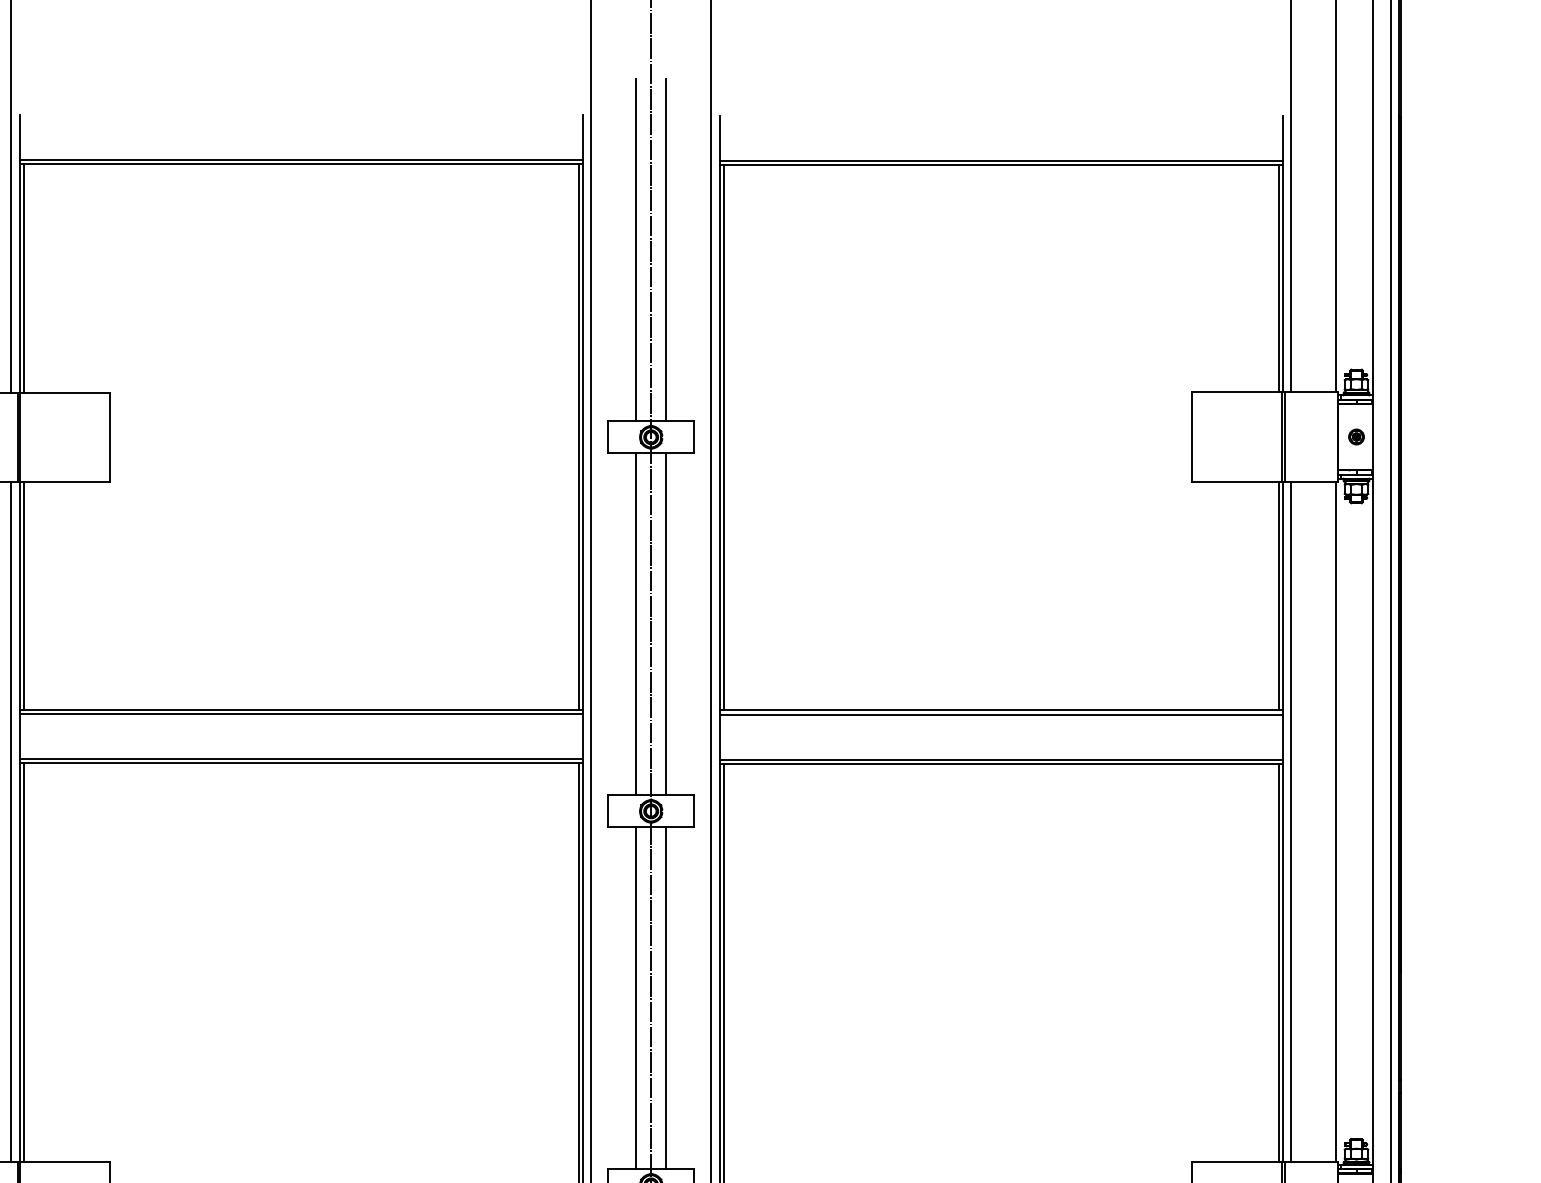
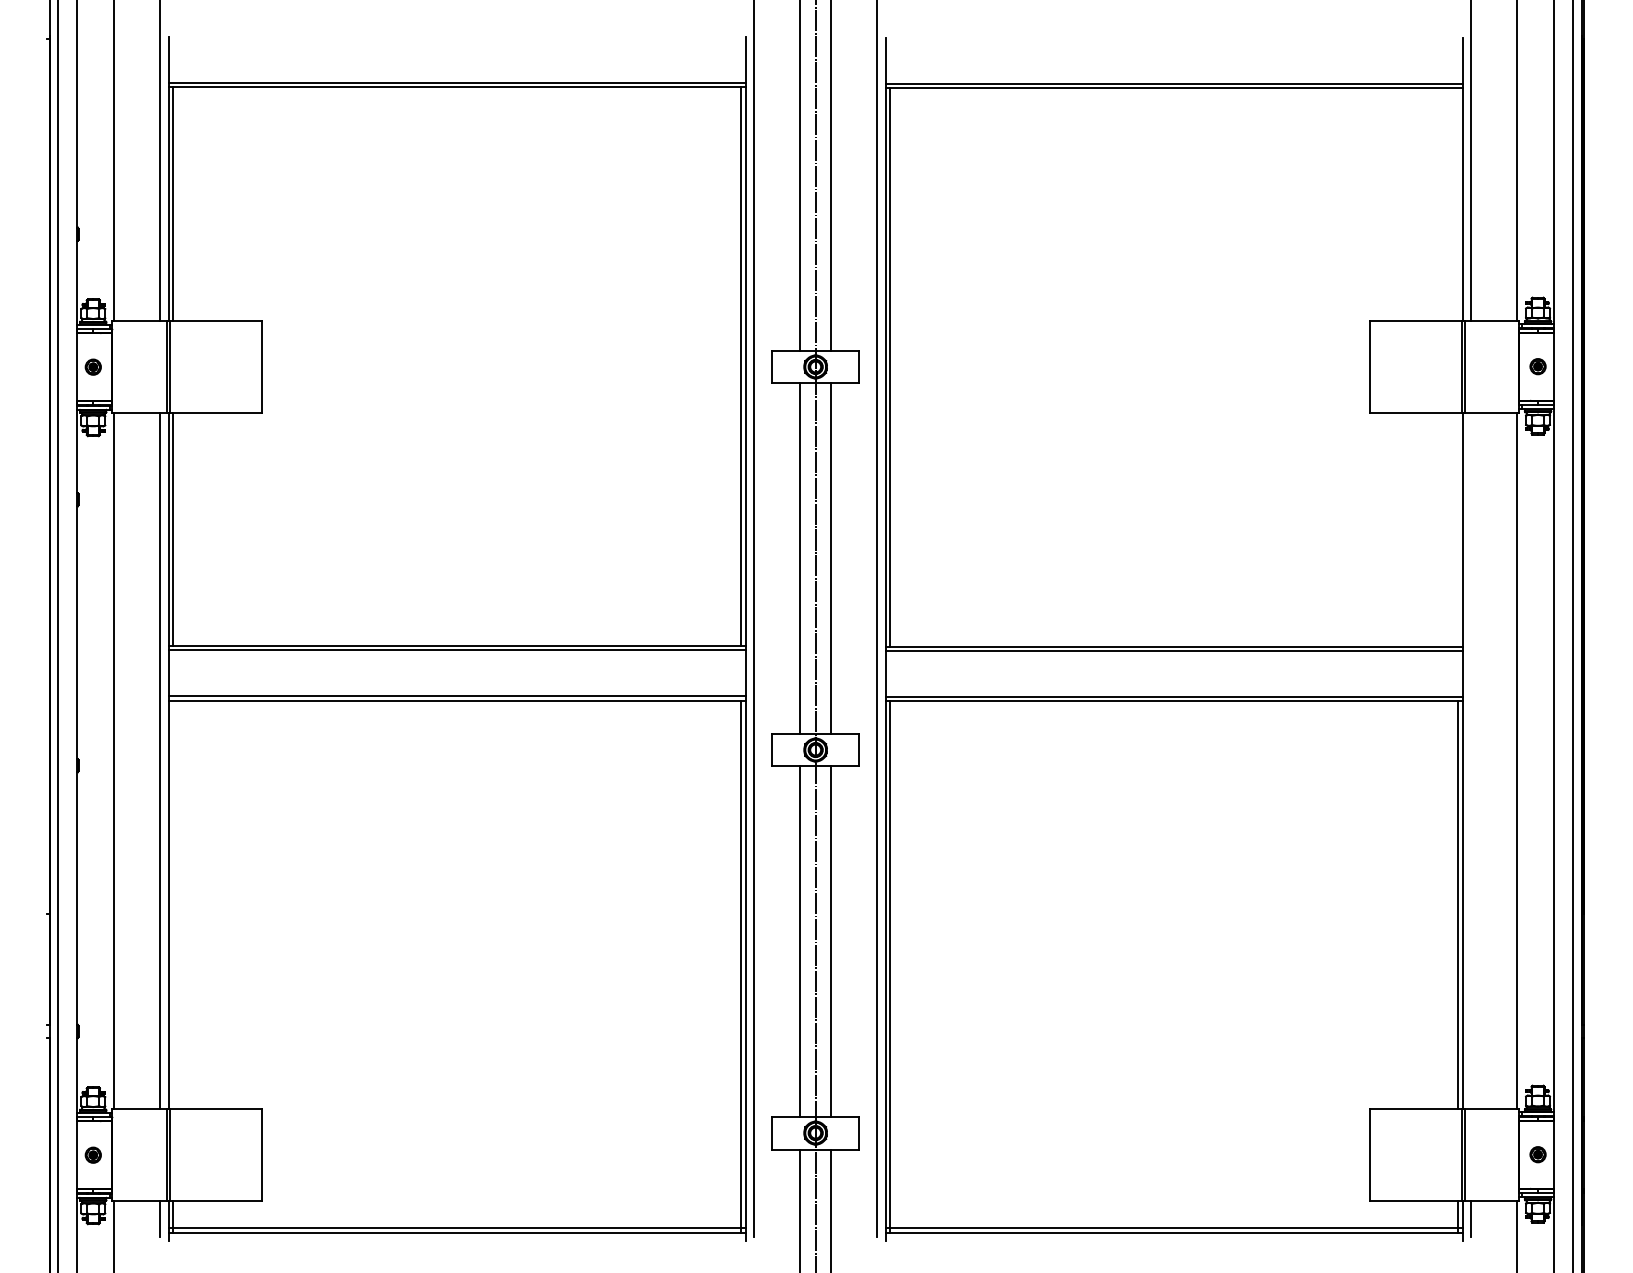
line: (1278, 277) -> (1458, 203), removed
line: (1278, 596) -> (1458, 529), removed
line: (1291, 821) -> (1471, 760), removed
line: (24, 962) -> (173, 904), removed

